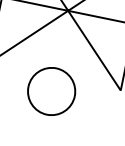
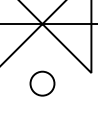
circle: (51, 91) -> (42, 83), size x0.7

